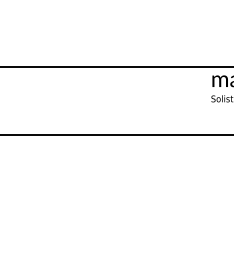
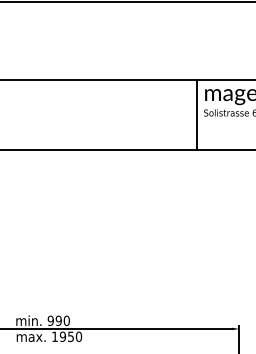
line: (203, 100) -> (196, 114), added

